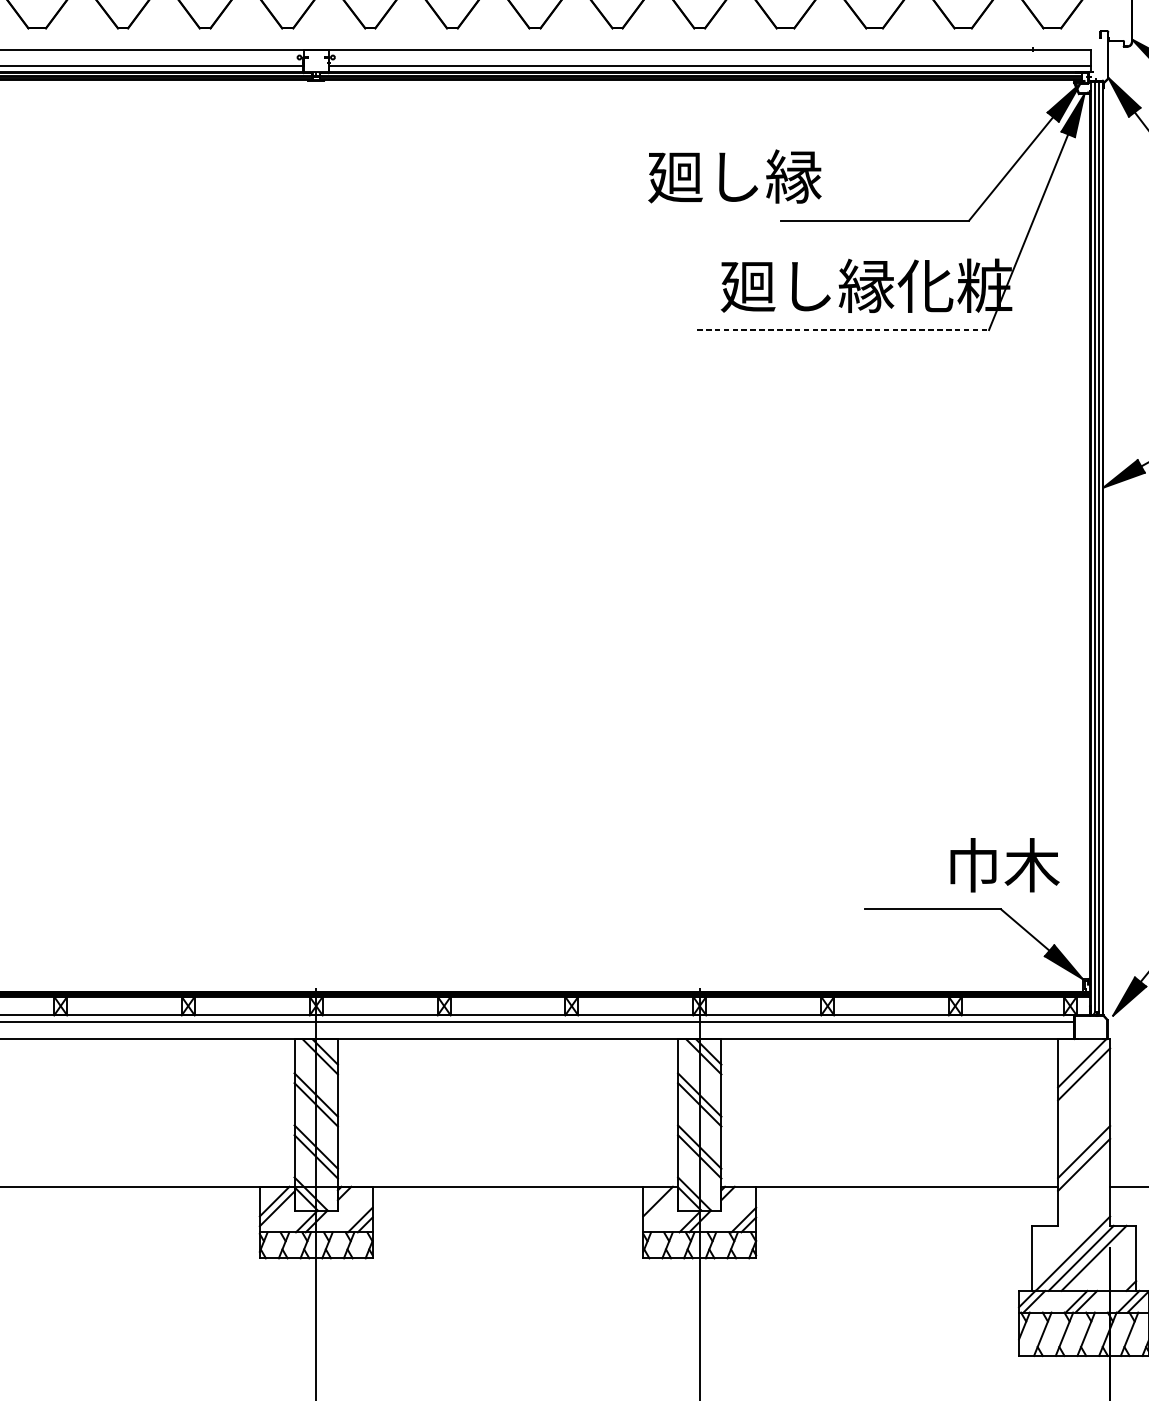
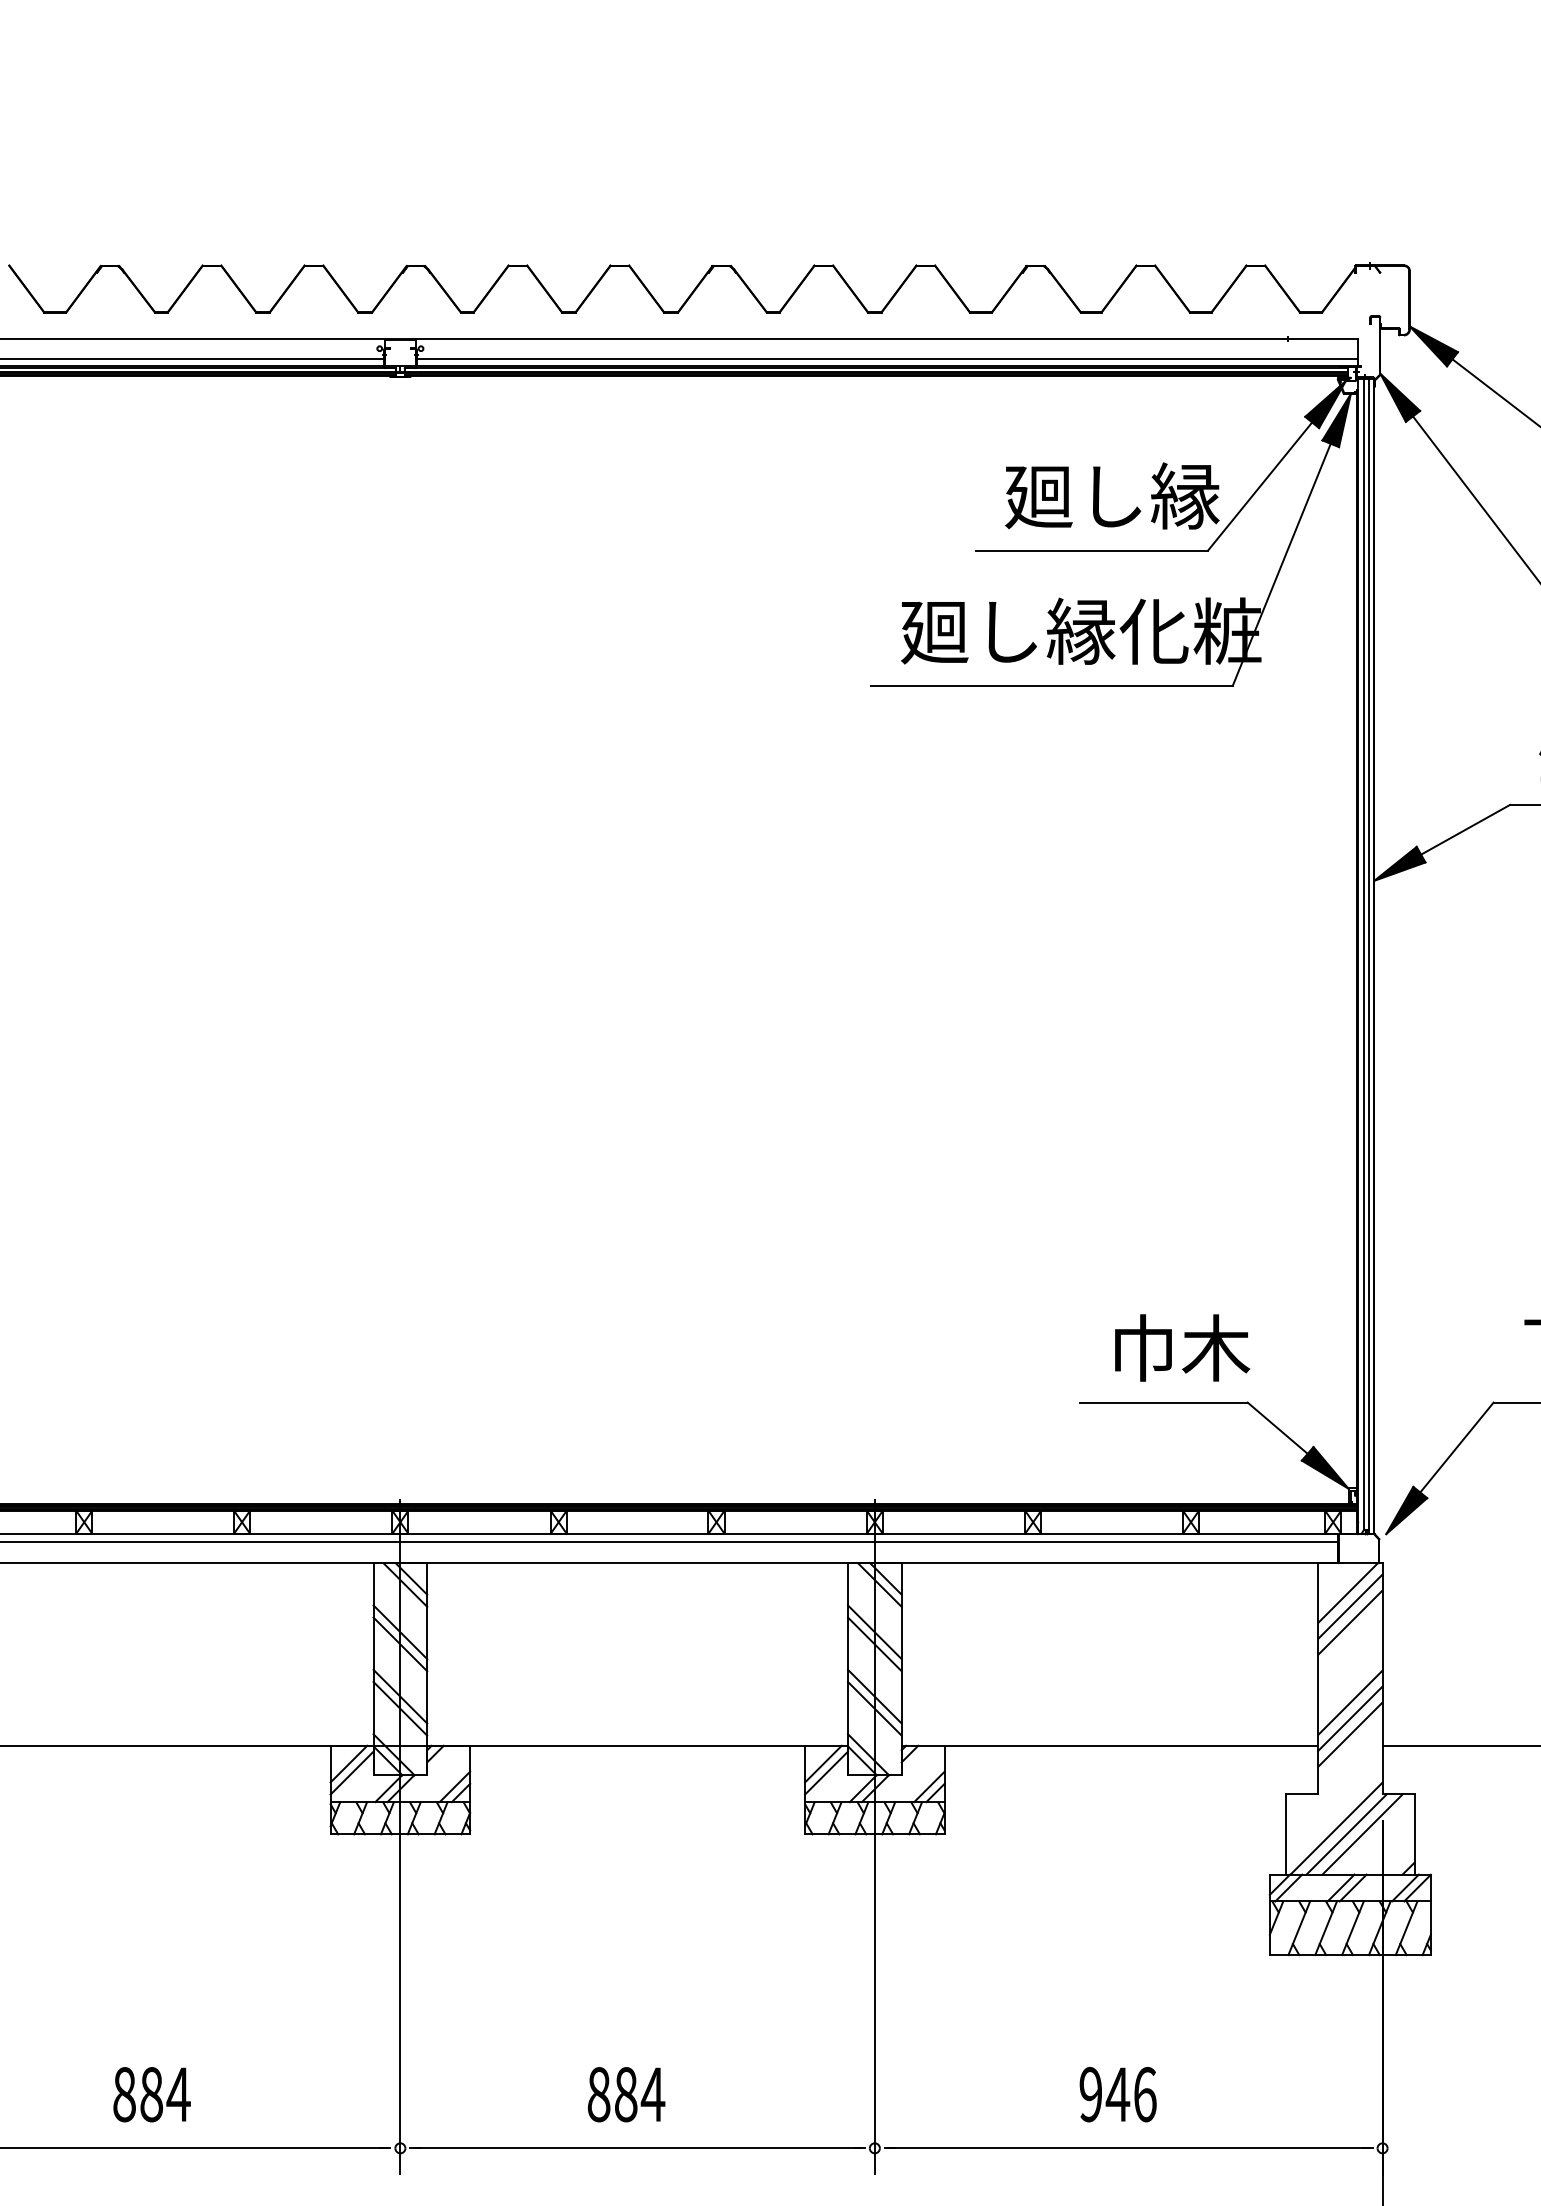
text: (735, 176) -> (1112, 495), moved
line: (843, 329) -> (1052, 685), dashed -> solid
text: (1005, 864) -> (1182, 1347), moved
line: (1084, 1087) -> (1350, 1622), added
line: (1084, 1177) -> (1350, 1734), added
line: (660, 1208) -> (826, 1772), added

